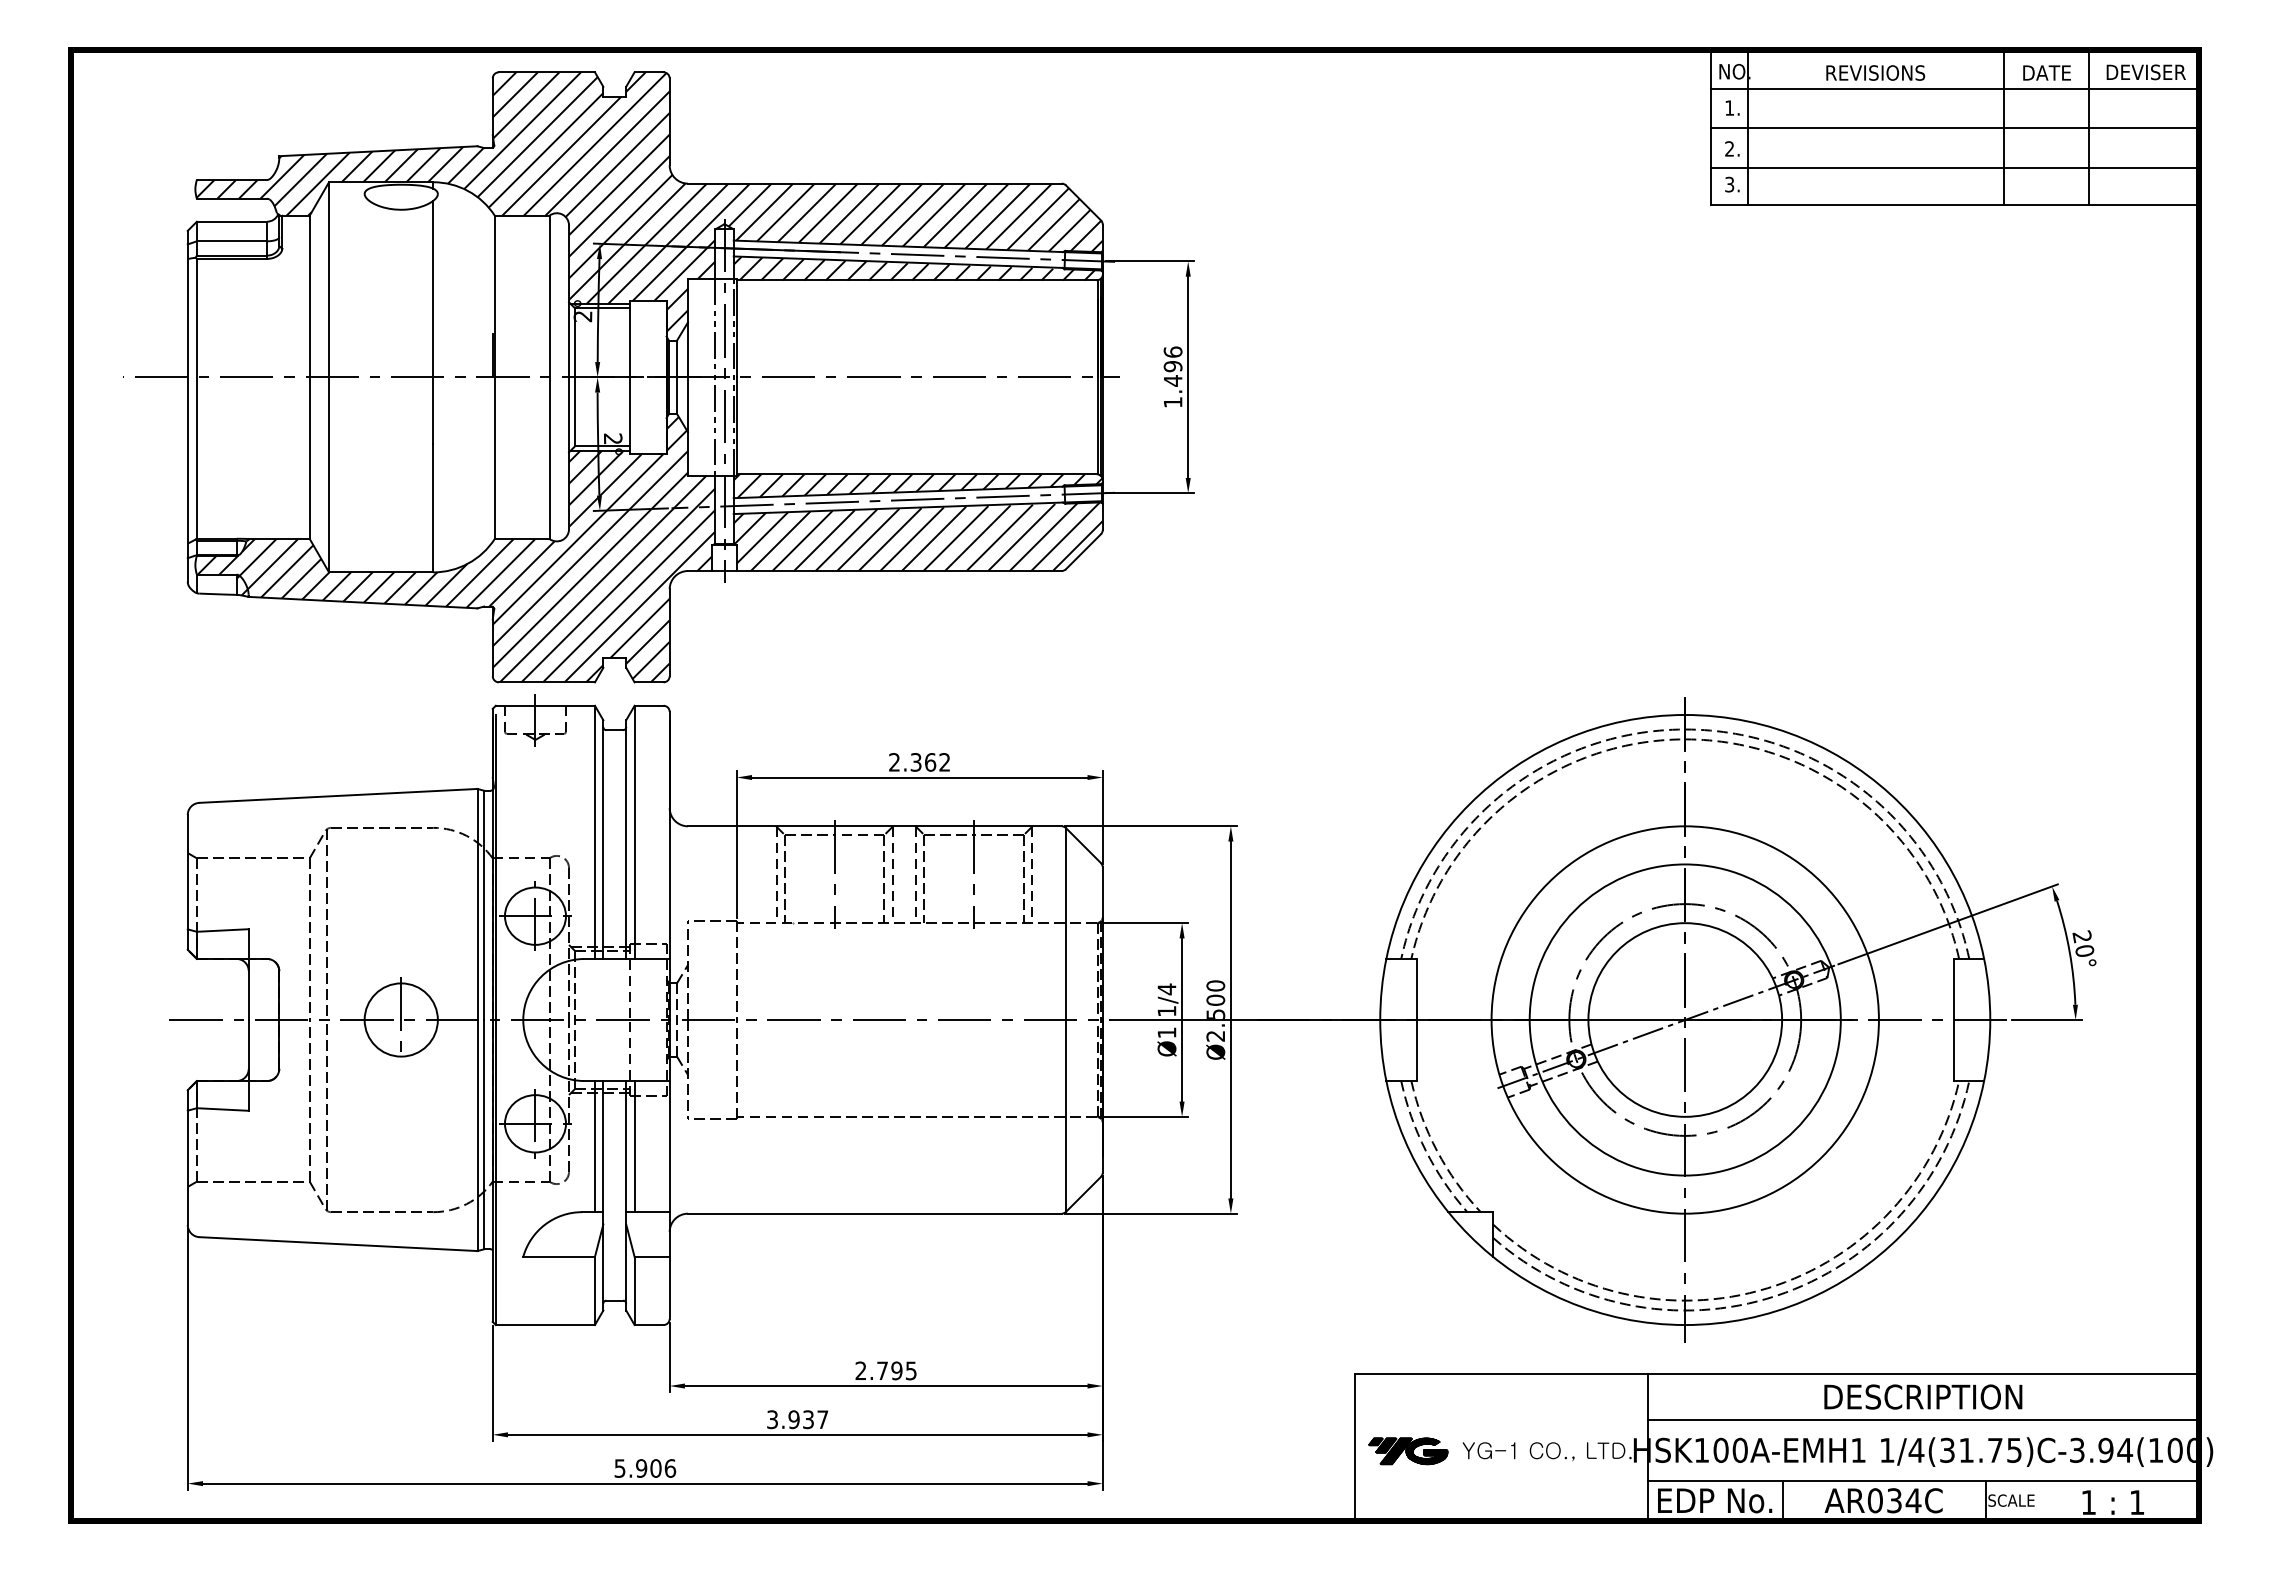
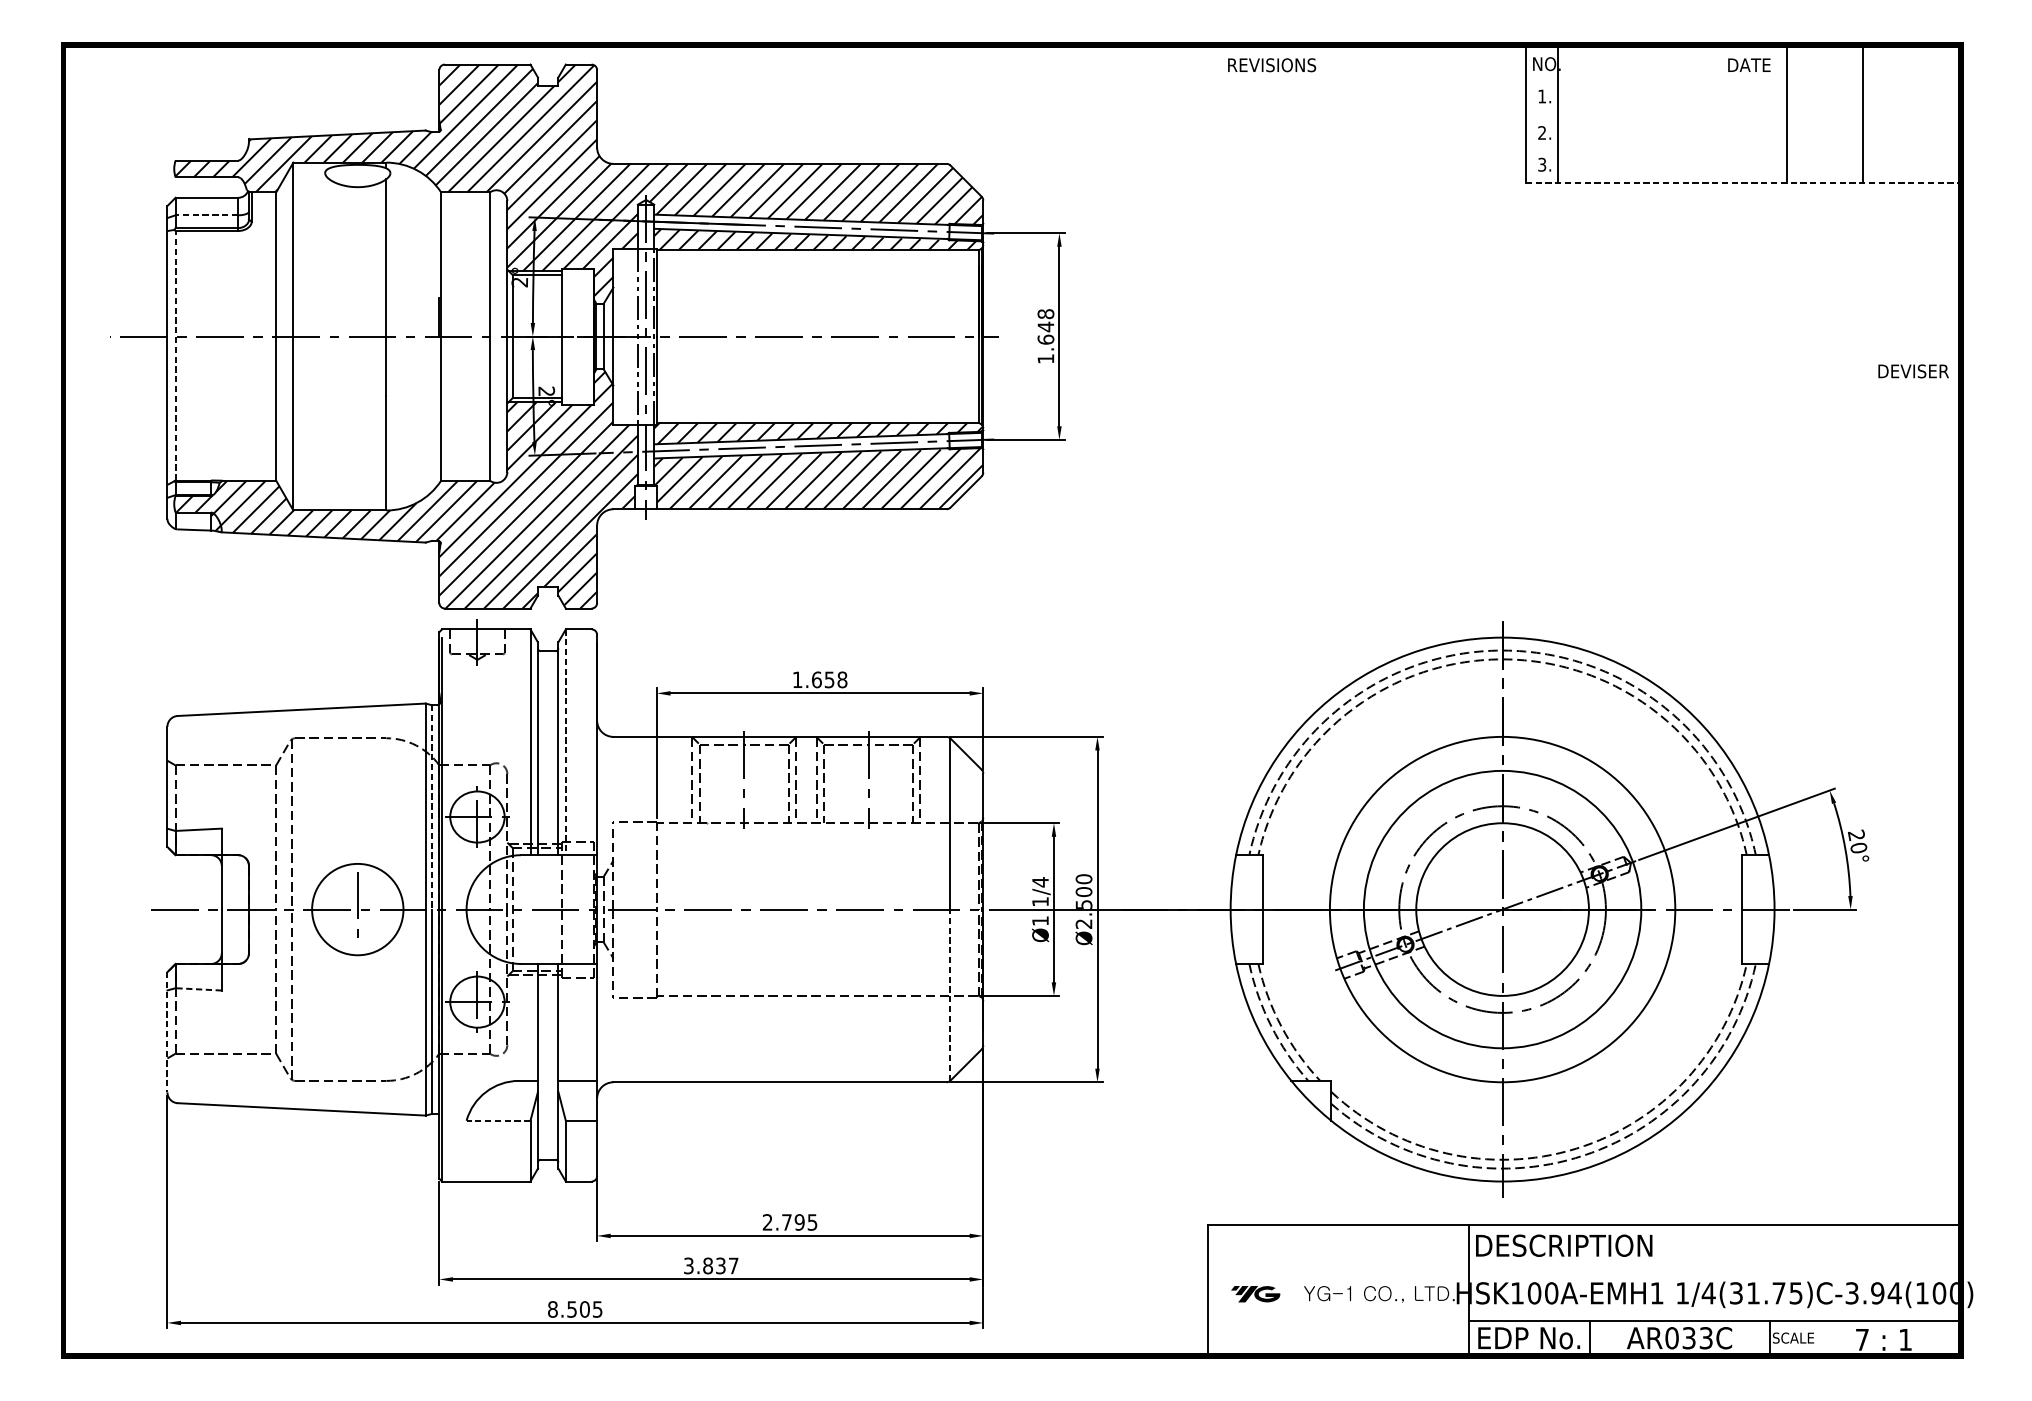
text: (1875, 72) -> (1271, 64), moved
text: (2046, 72) -> (1748, 64), moved
text: (2145, 72) -> (1912, 371), moved
line: (1955, 89) -> (1743, 79), removed
line: (1955, 128) -> (1743, 114), removed
line: (1955, 167) -> (1743, 149), removed
line: (1955, 205) -> (1743, 183), solid -> dashed
line: (231, 241) -> (206, 215), solid -> dashed
text: (1172, 366) -> (1045, 326), 1.496 -> 1.648
line: (196, 398) -> (175, 355), solid -> dashed
text: (919, 762) -> (819, 679), 2.362 -> 1.658
line: (634, 832) -> (565, 742), solid -> dashed
line: (484, 905) -> (432, 807), solid -> dashed
circle: (400, 1019) -> (357, 909), size x1.4
line: (222, 1109) -> (198, 989), solid -> dashed
line: (1065, 1115) -> (950, 994), solid -> dashed
line: (594, 1146) -> (530, 1022), removed
line: (634, 1146) -> (565, 1022), removed
line: (187, 1158) -> (167, 1033), solid -> dashed
line: (559, 1256) -> (498, 1120), solid -> dashed
text: (1923, 1396) -> (1564, 1245), moved
text: (793, 1419) -> (707, 1265), 3.937 -> 3.837
line: (1923, 1419) -> (1715, 1265), removed
part: (1408, 1451) -> (1255, 1294), size x0.7
text: (645, 1468) -> (575, 1309), 5.906 -> 8.505
text: (1913, 1500) -> (1706, 1337), AR034C -> AR033C
text: (2088, 1502) -> (1862, 1339), 1 -> 7

